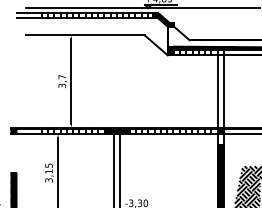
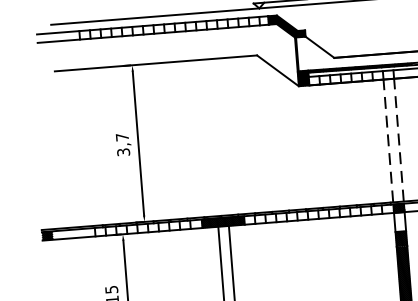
line: (217, 90) -> (388, 139), solid -> dashed
line: (223, 90) -> (398, 138), solid -> dashed

